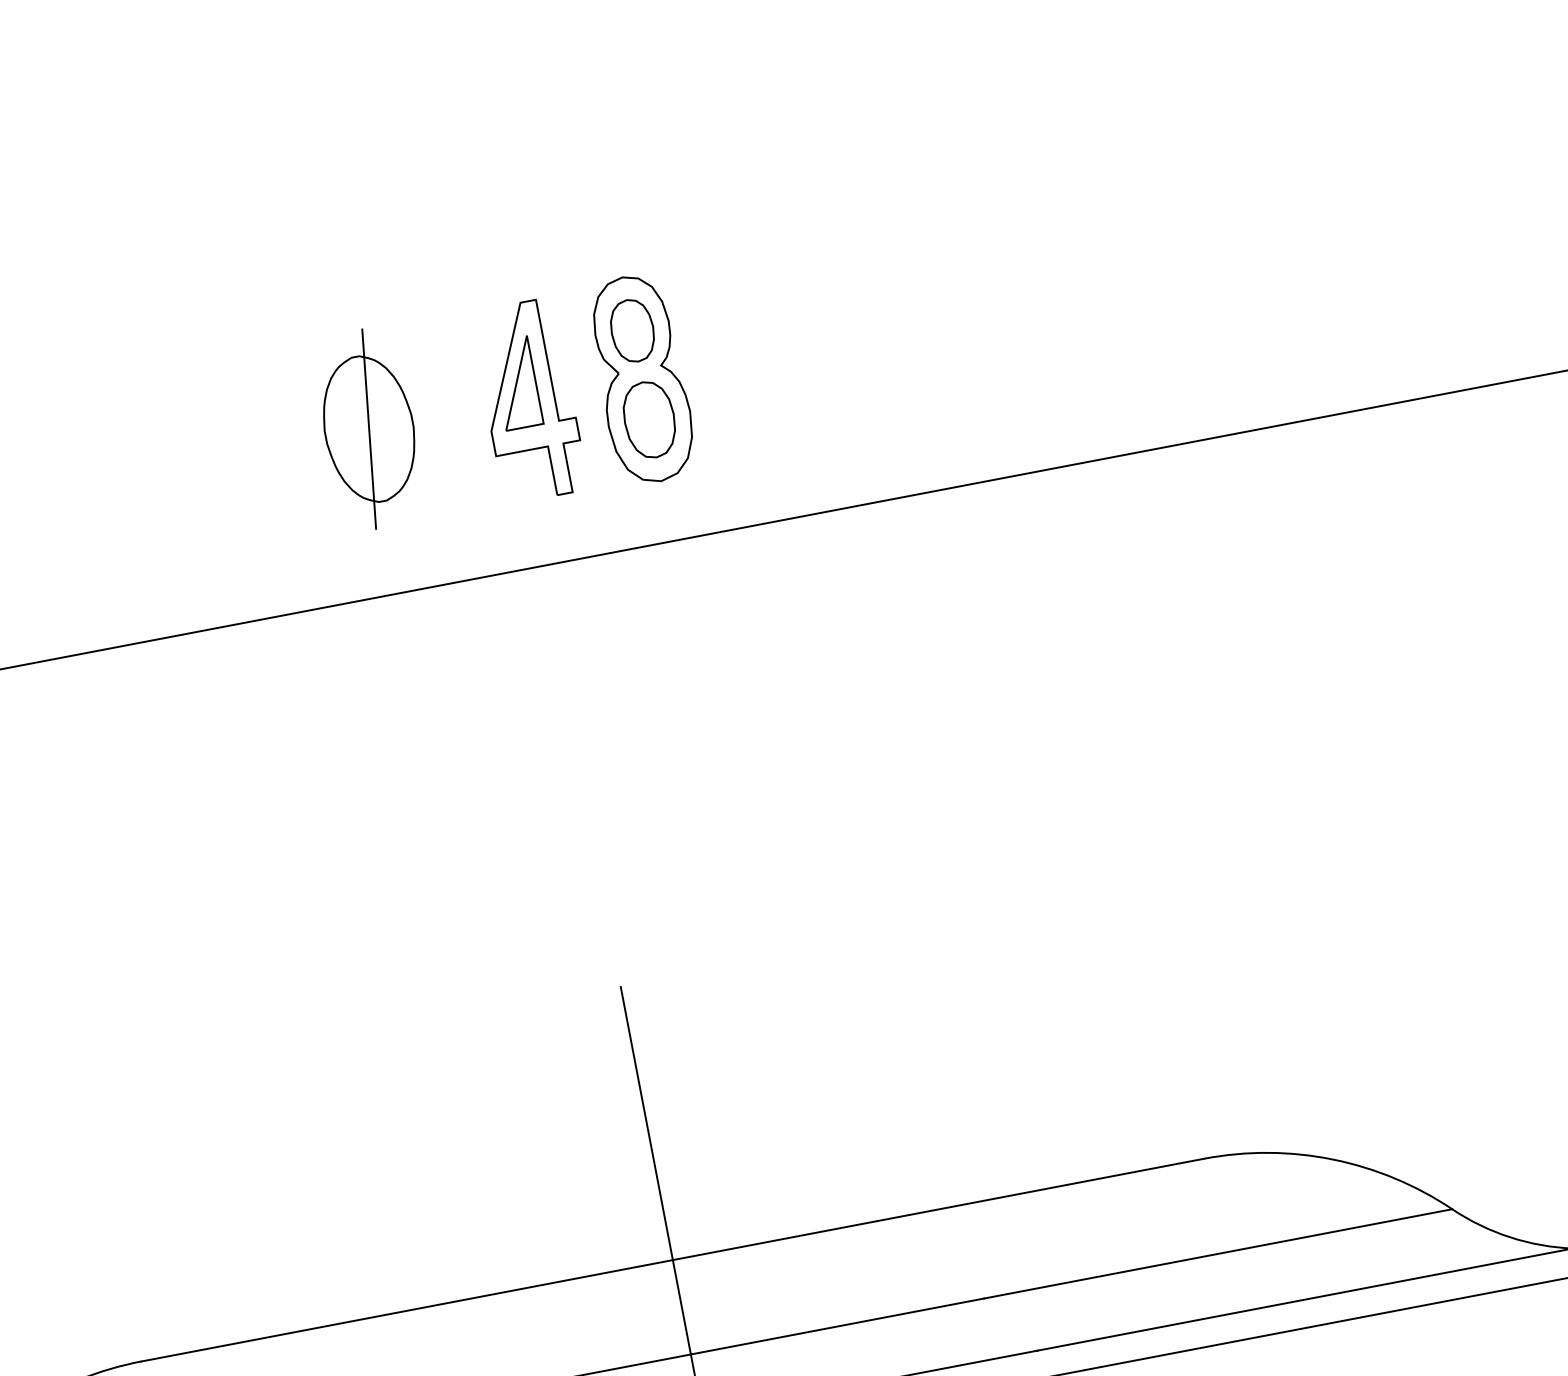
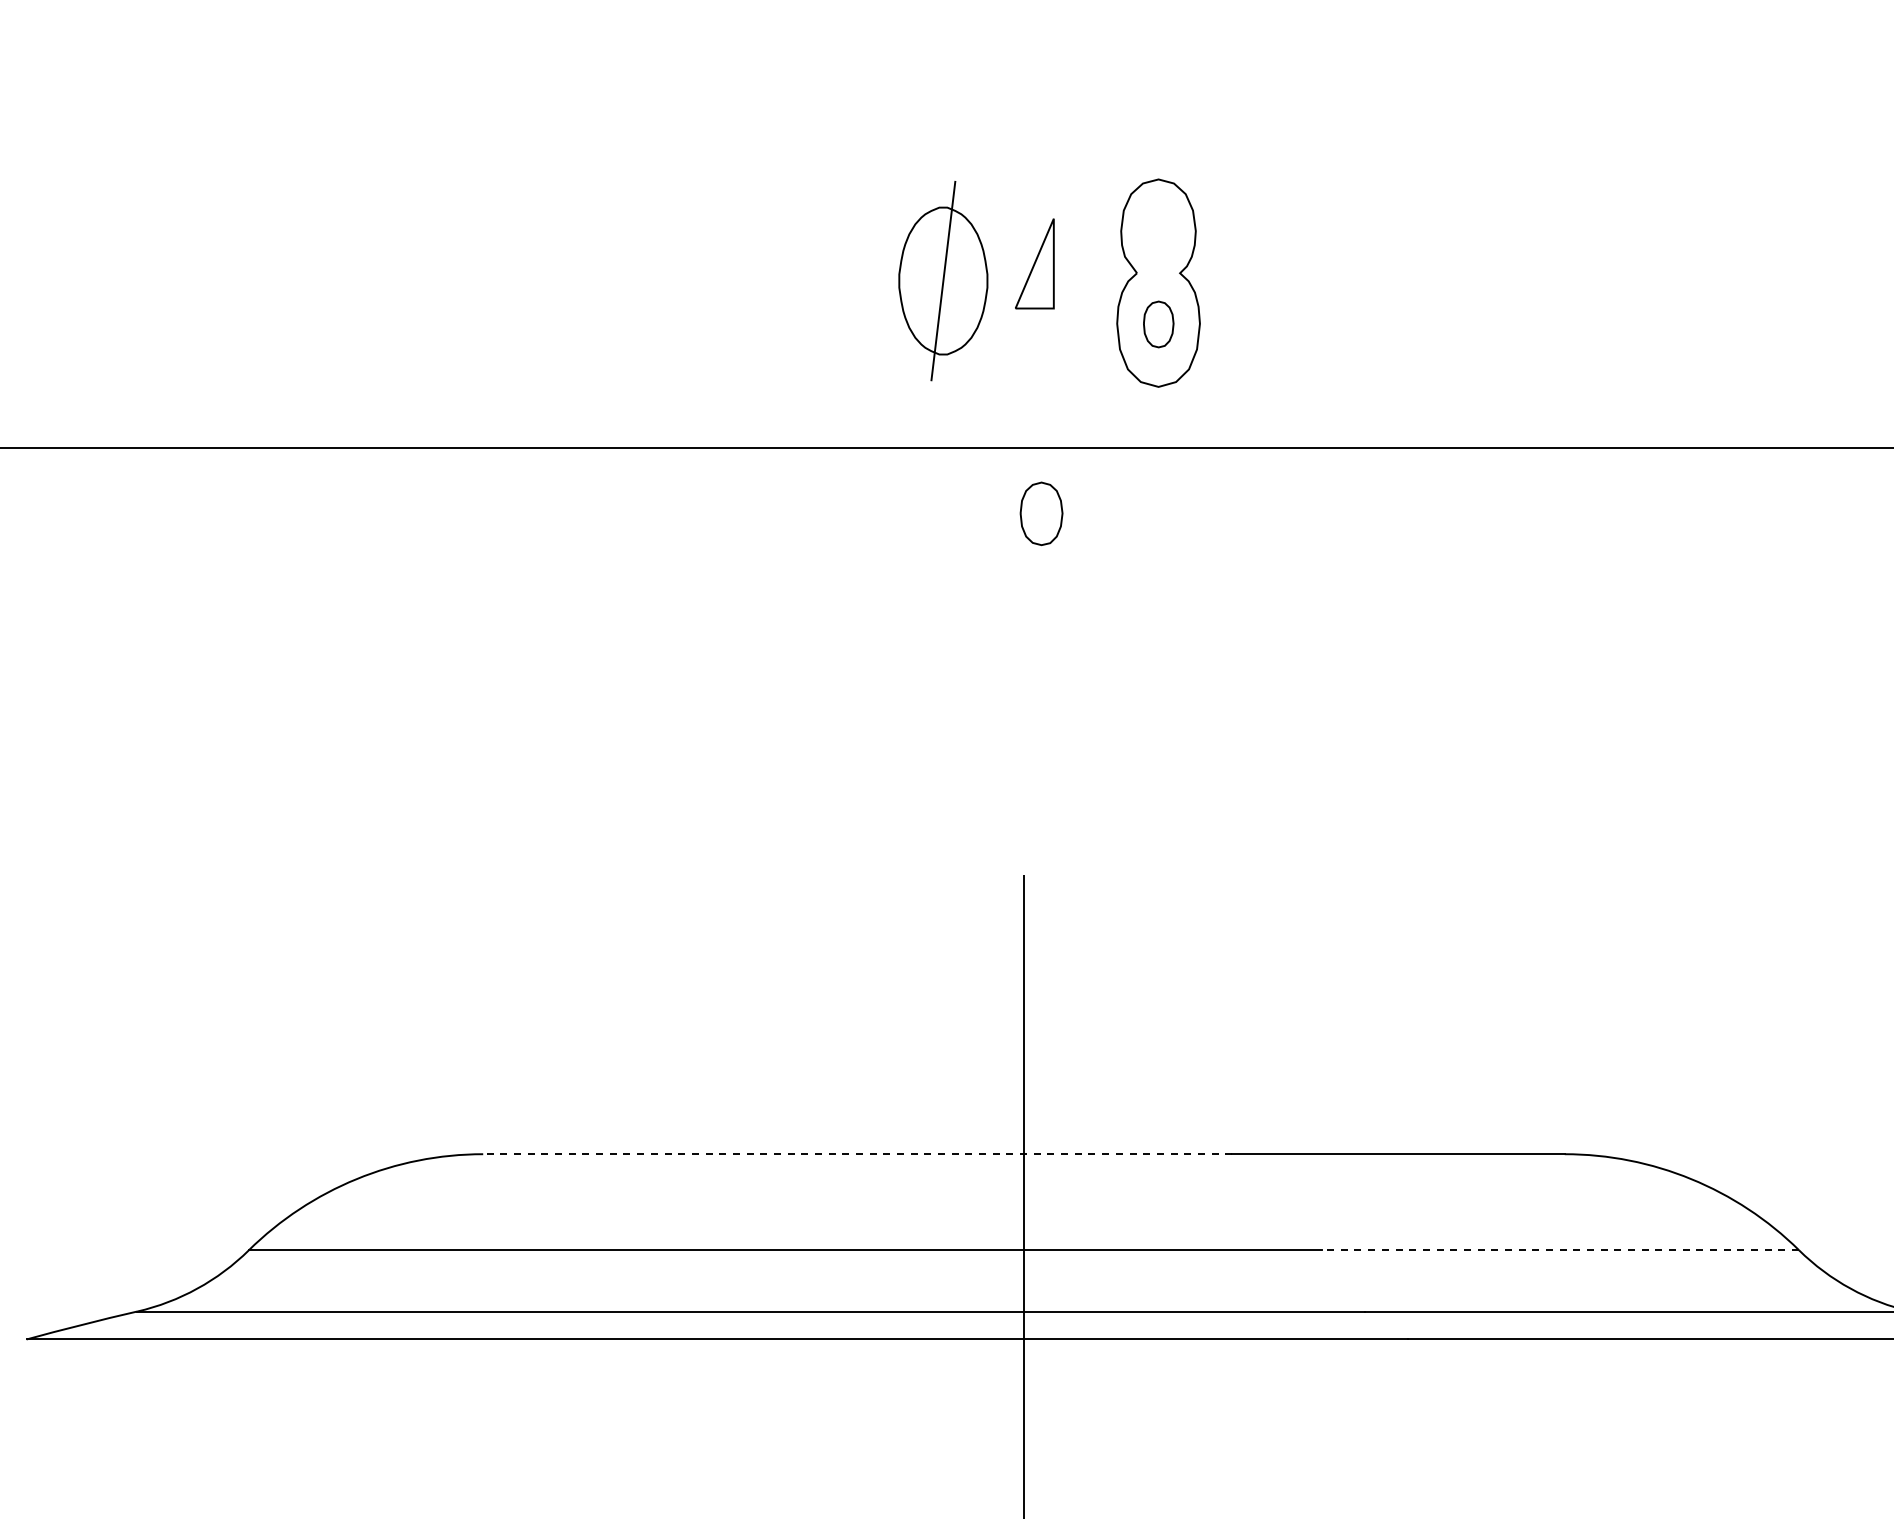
part: (632, 330) -> (1041, 513), moved
part: (528, 401) -> (1043, 283), removed
part: (649, 419) -> (1158, 324), size x0.6
part: (369, 429) -> (943, 281), moved
line: (1217, 1254) -> (1560, 1250), solid -> dashed
line: (509, 1291) -> (857, 1154), solid -> dashed

